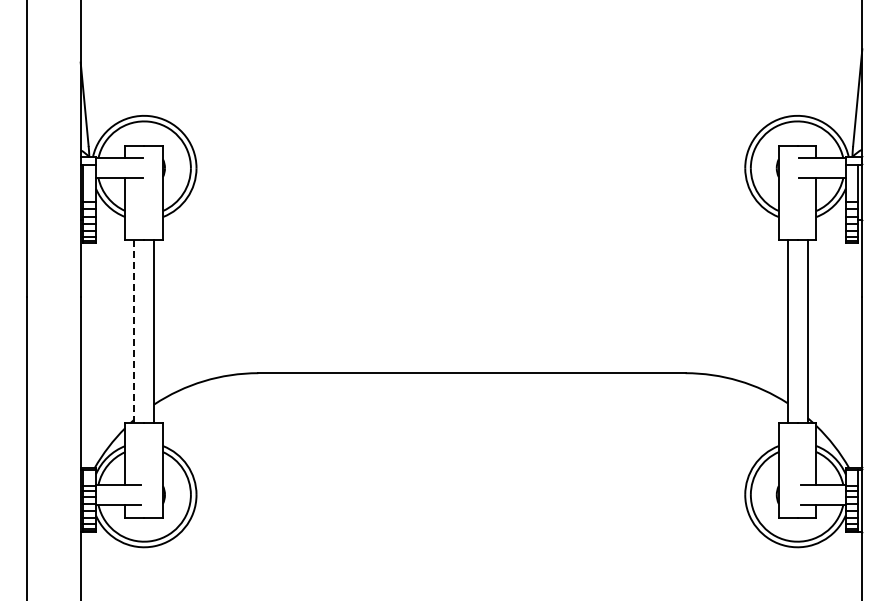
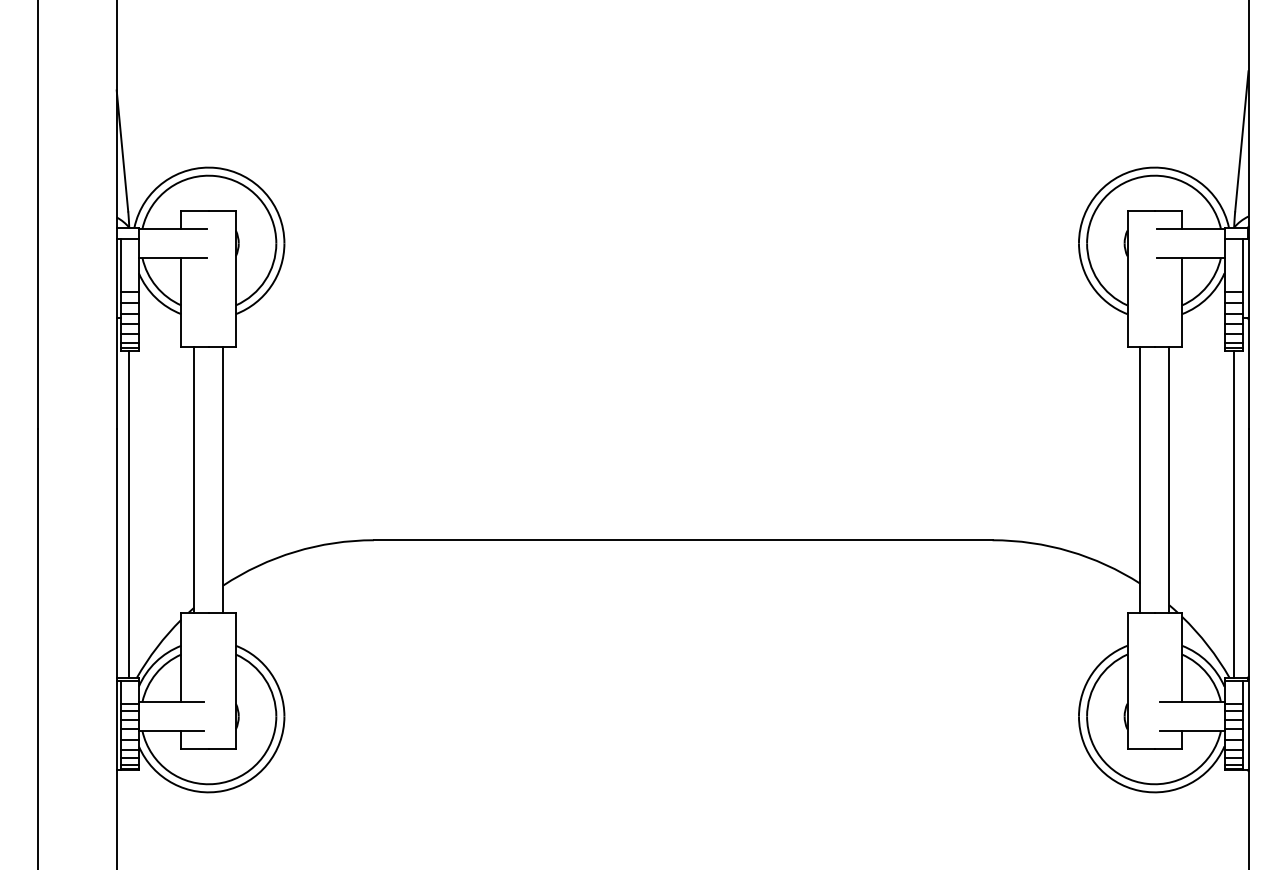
line: (134, 331) -> (194, 479), dashed -> solid
line: (89, 355) -> (129, 514), added
line: (852, 355) -> (1234, 514), added

